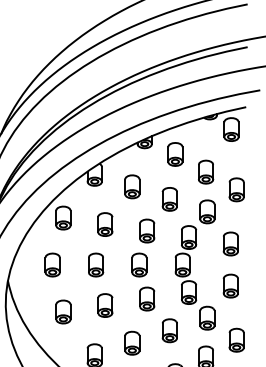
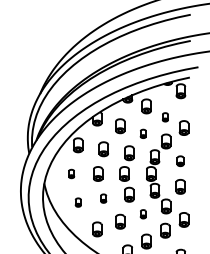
part: (206, 172) -> (165, 117), size x0.6
part: (170, 198) -> (143, 133), size x0.6
part: (230, 244) -> (180, 161), size x0.7
part: (52, 264) -> (71, 173), size x0.6
part: (104, 305) -> (103, 198), size x0.6
part: (63, 311) -> (78, 202), size x0.6
part: (170, 331) -> (143, 214), size x0.6

